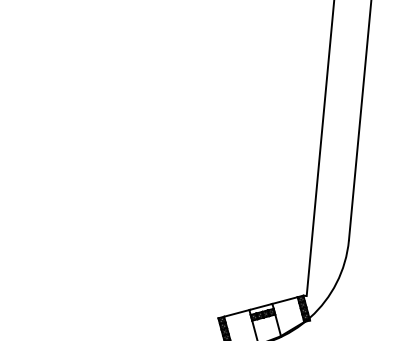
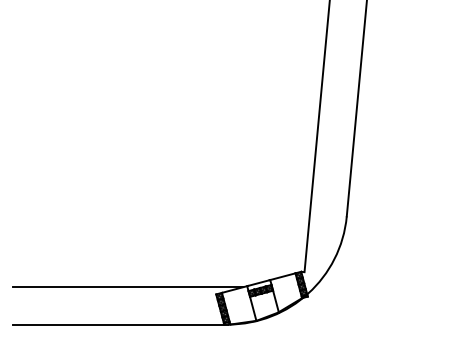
line: (130, 311) -> (128, 287), added

